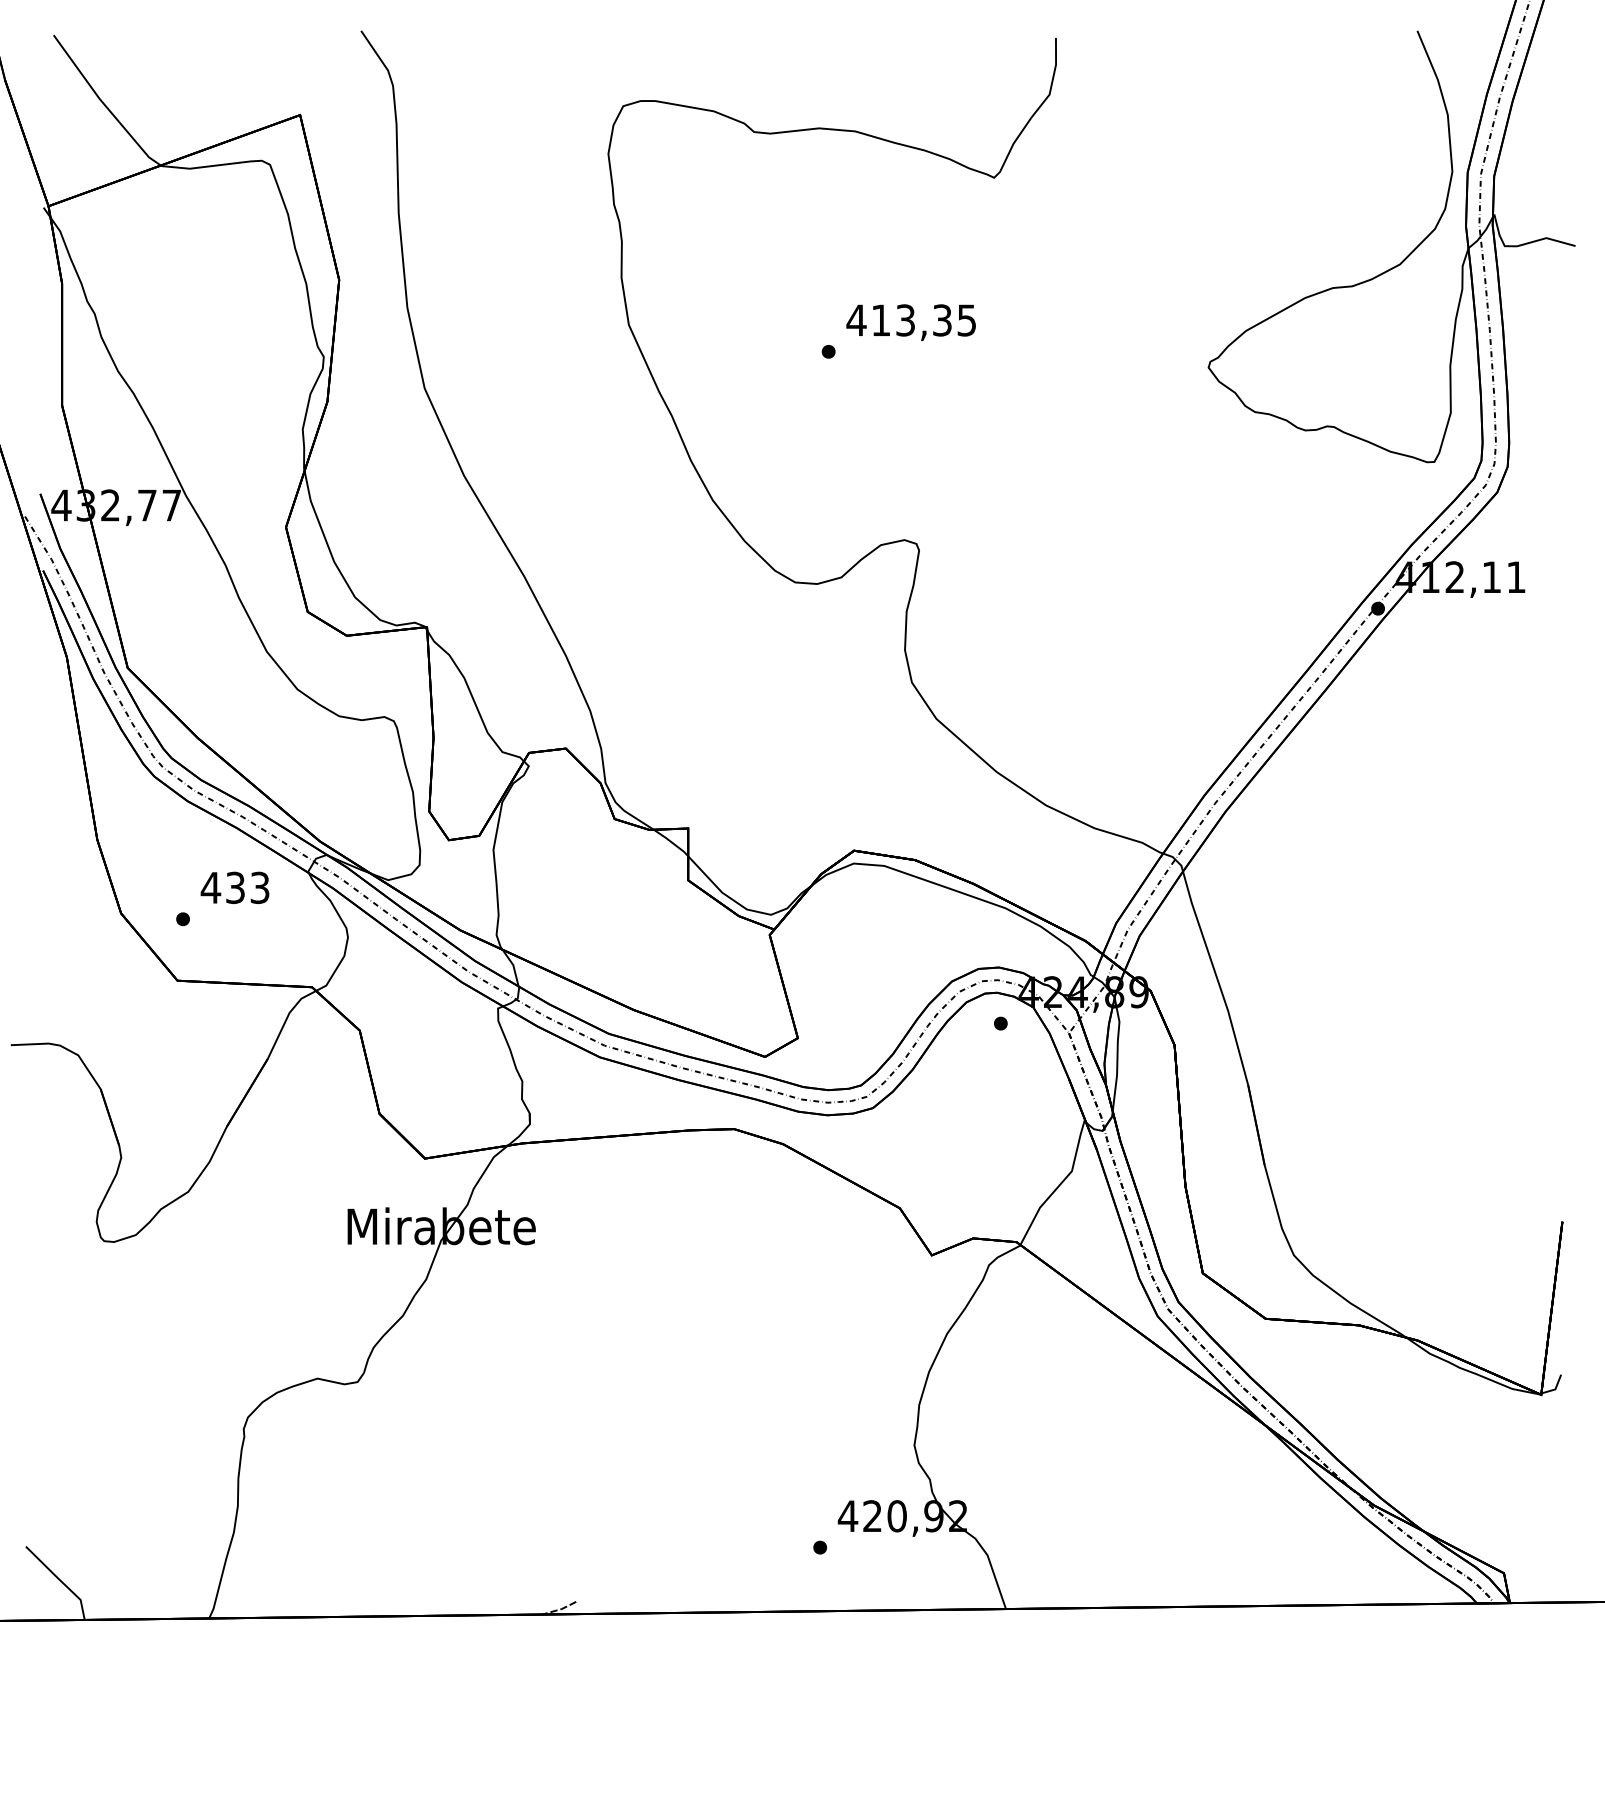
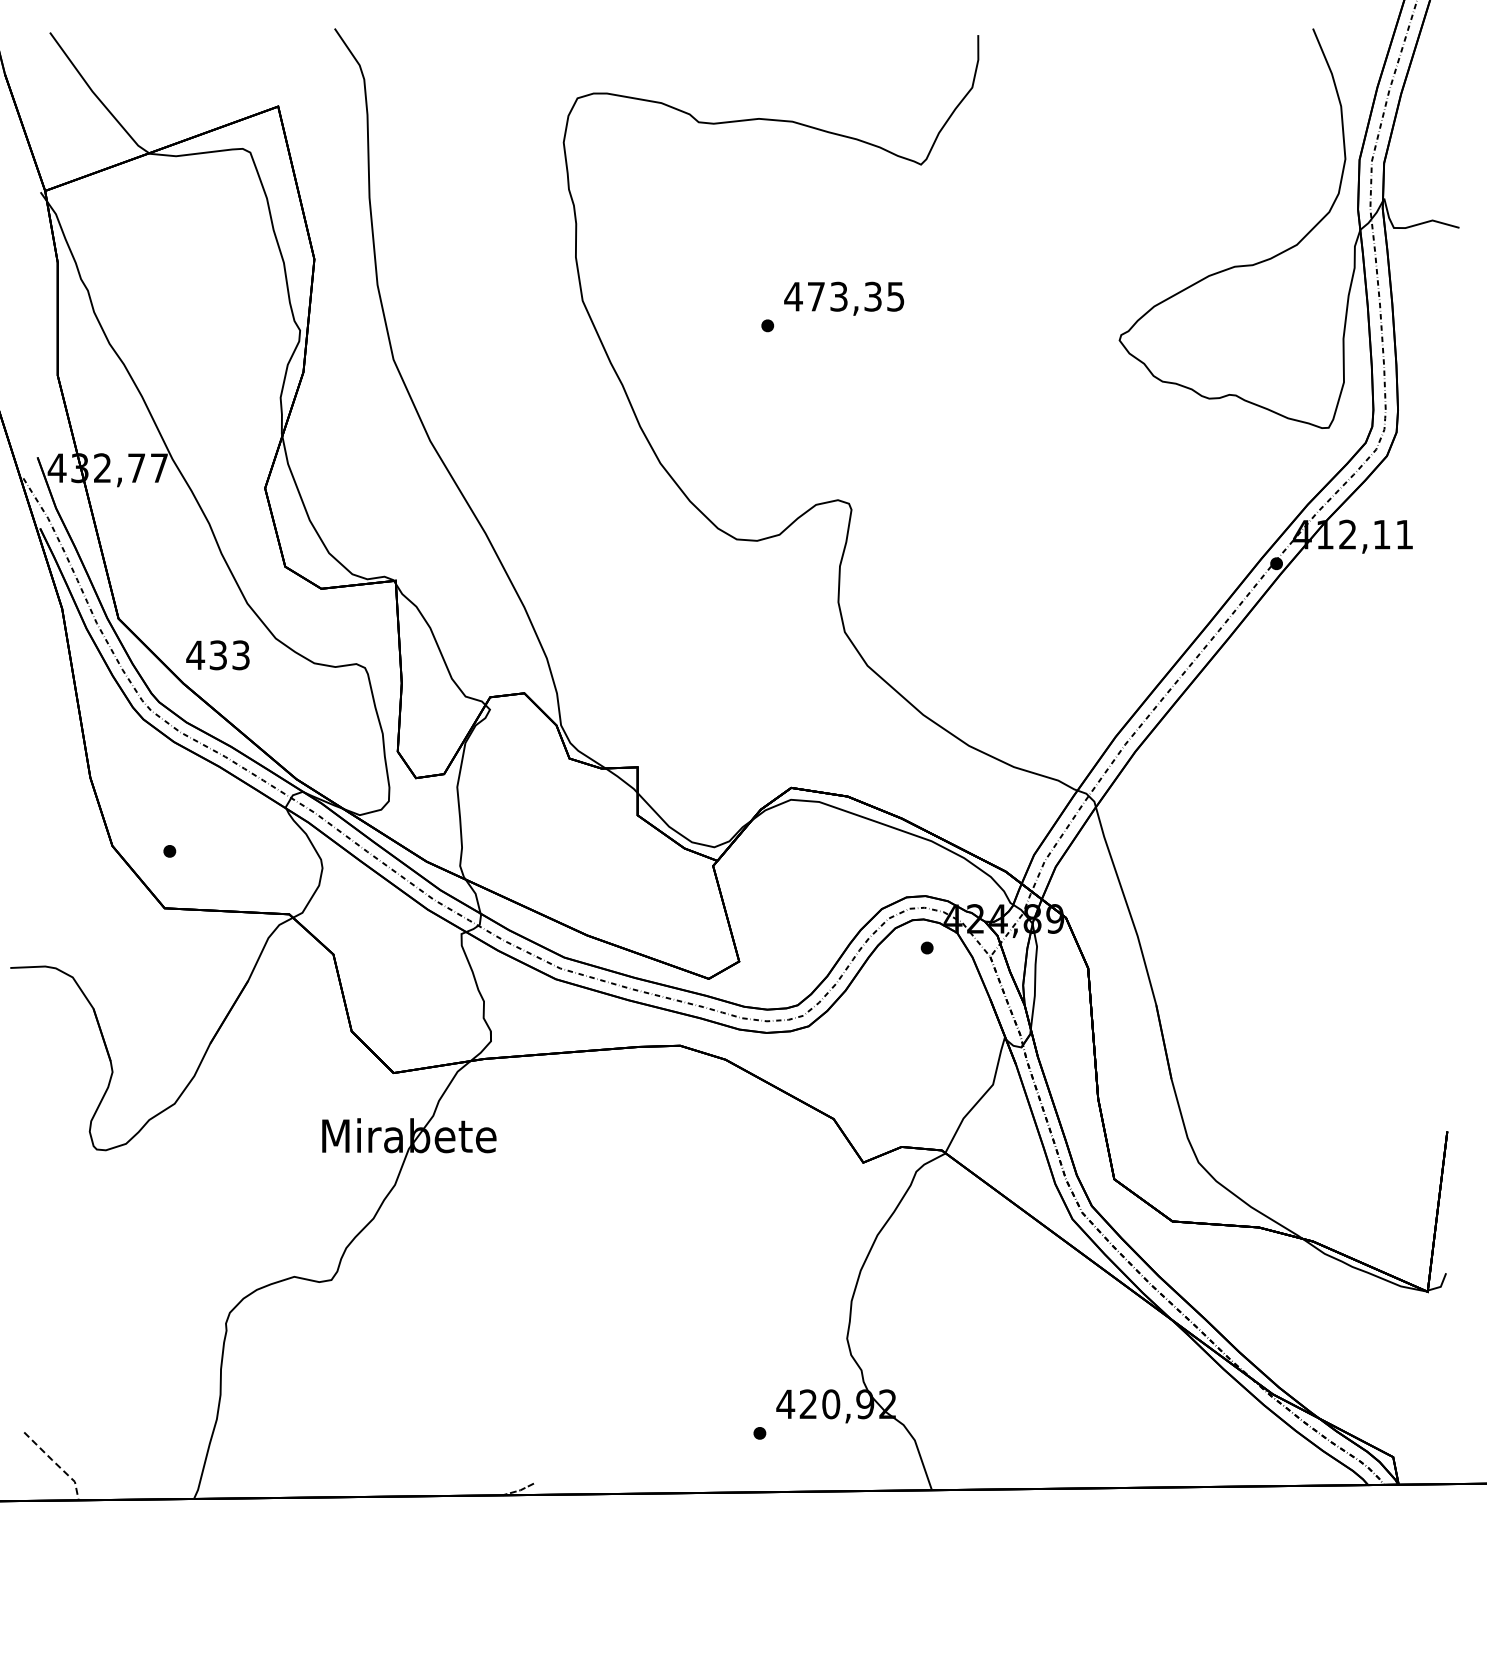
text: (881, 320) -> (816, 296), 413,35 -> 473,35
text: (234, 888) -> (217, 655), moved
line: (60, 1581) -> (56, 1464), solid -> dashed

